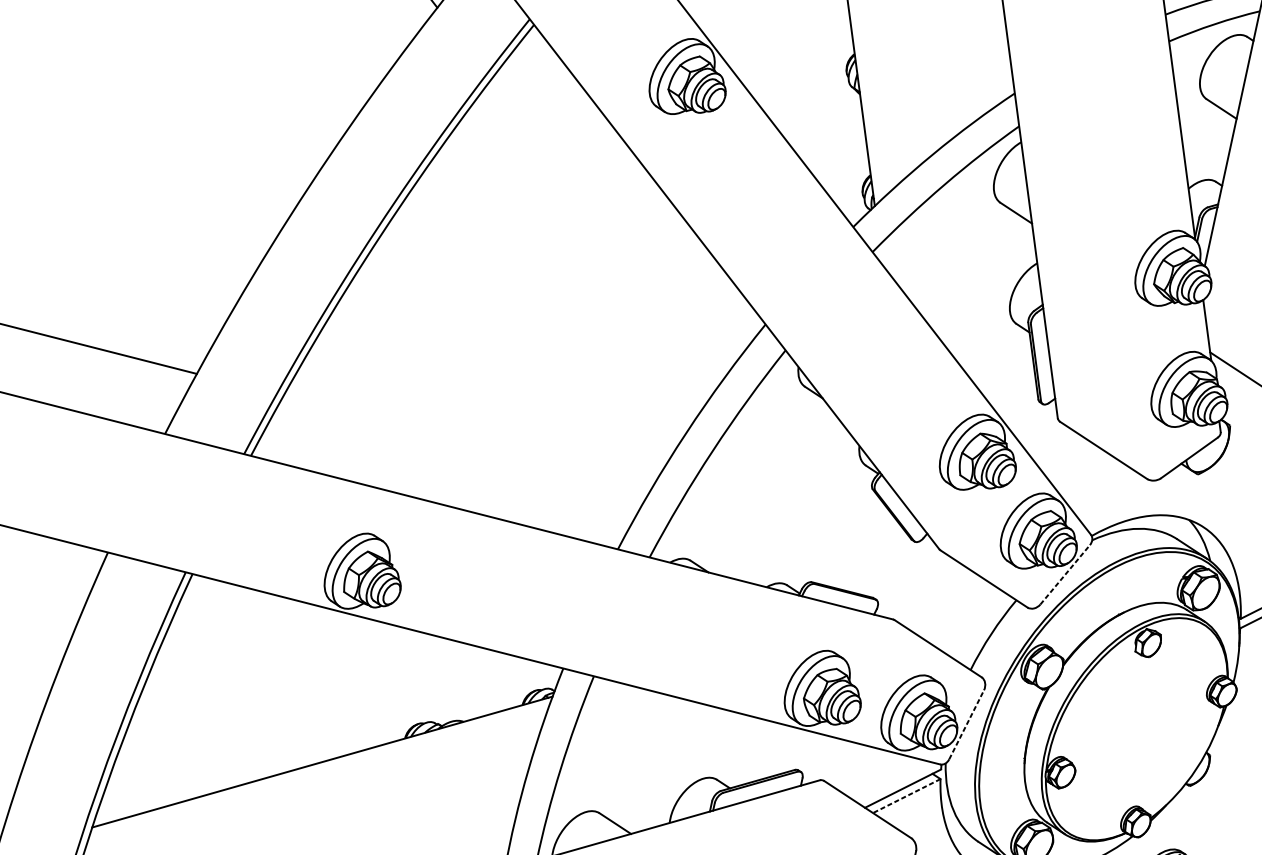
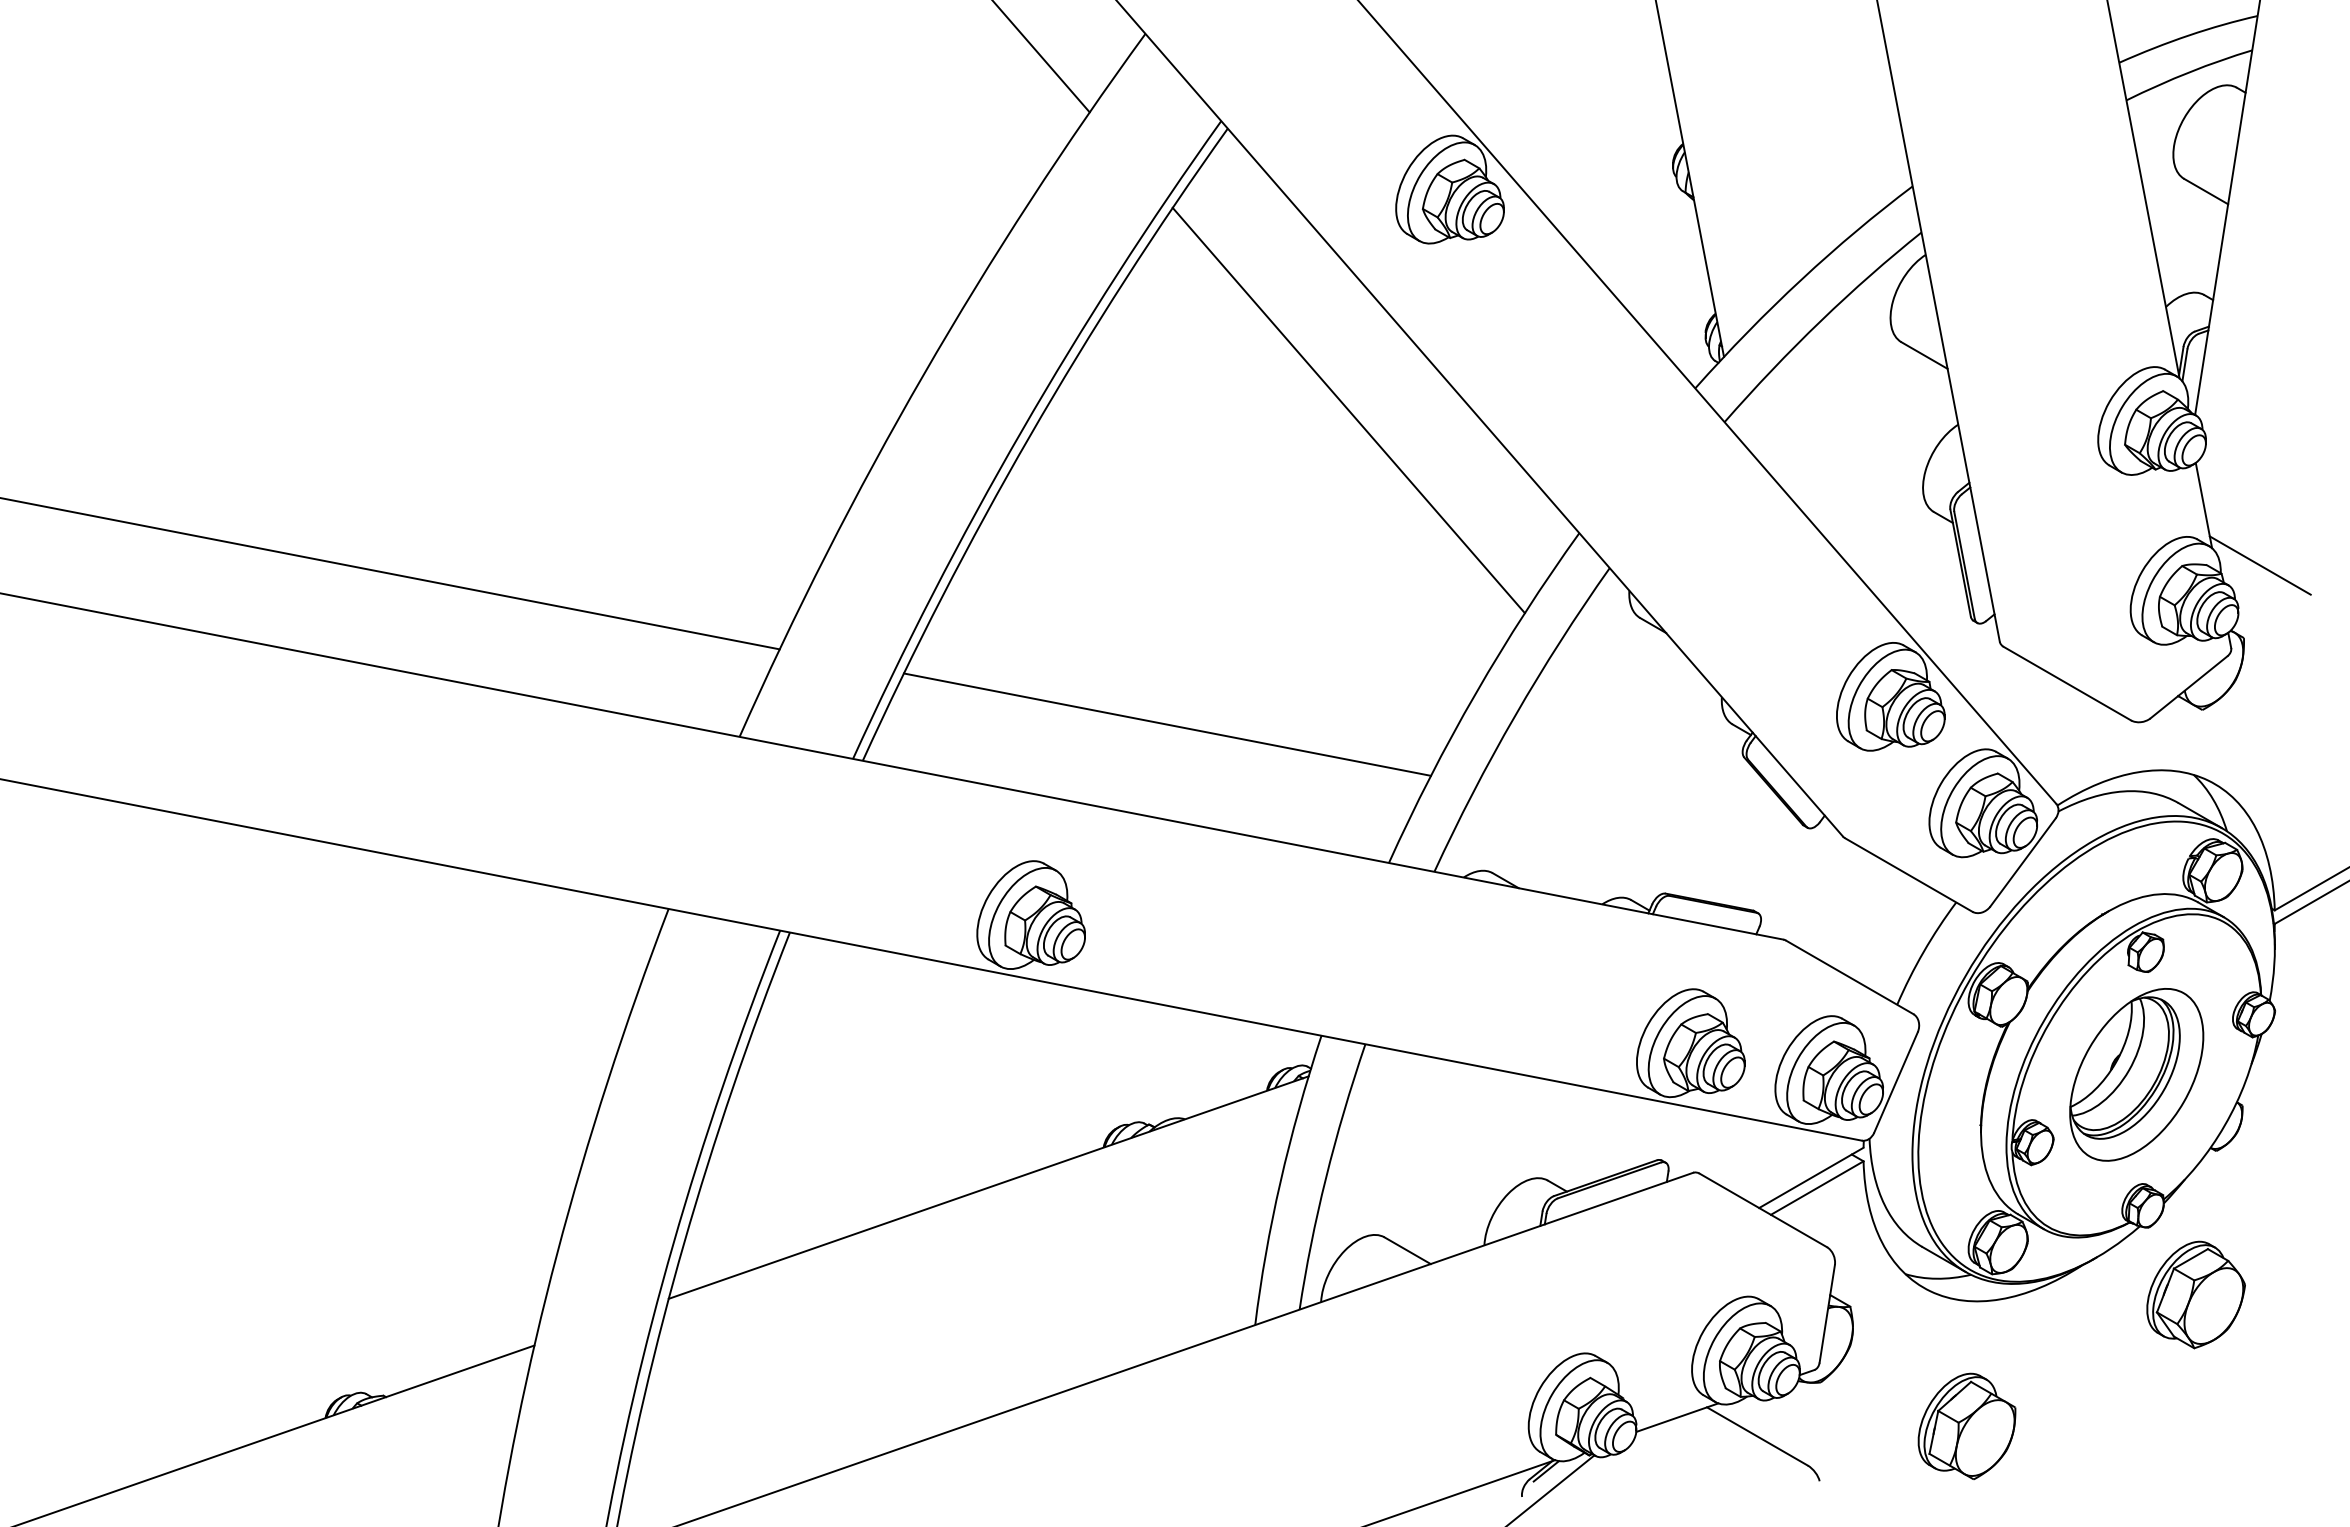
line: (607, 228) -> (1348, 410), added
line: (466, 442) -> (1166, 724), added
line: (1065, 574) -> (2023, 862), dashed -> solid
line: (966, 724) -> (1896, 1082), dashed -> solid
part: (1136, 728) -> (2136, 1074), added
line: (906, 796) -> (1816, 1188), dashed -> solid

